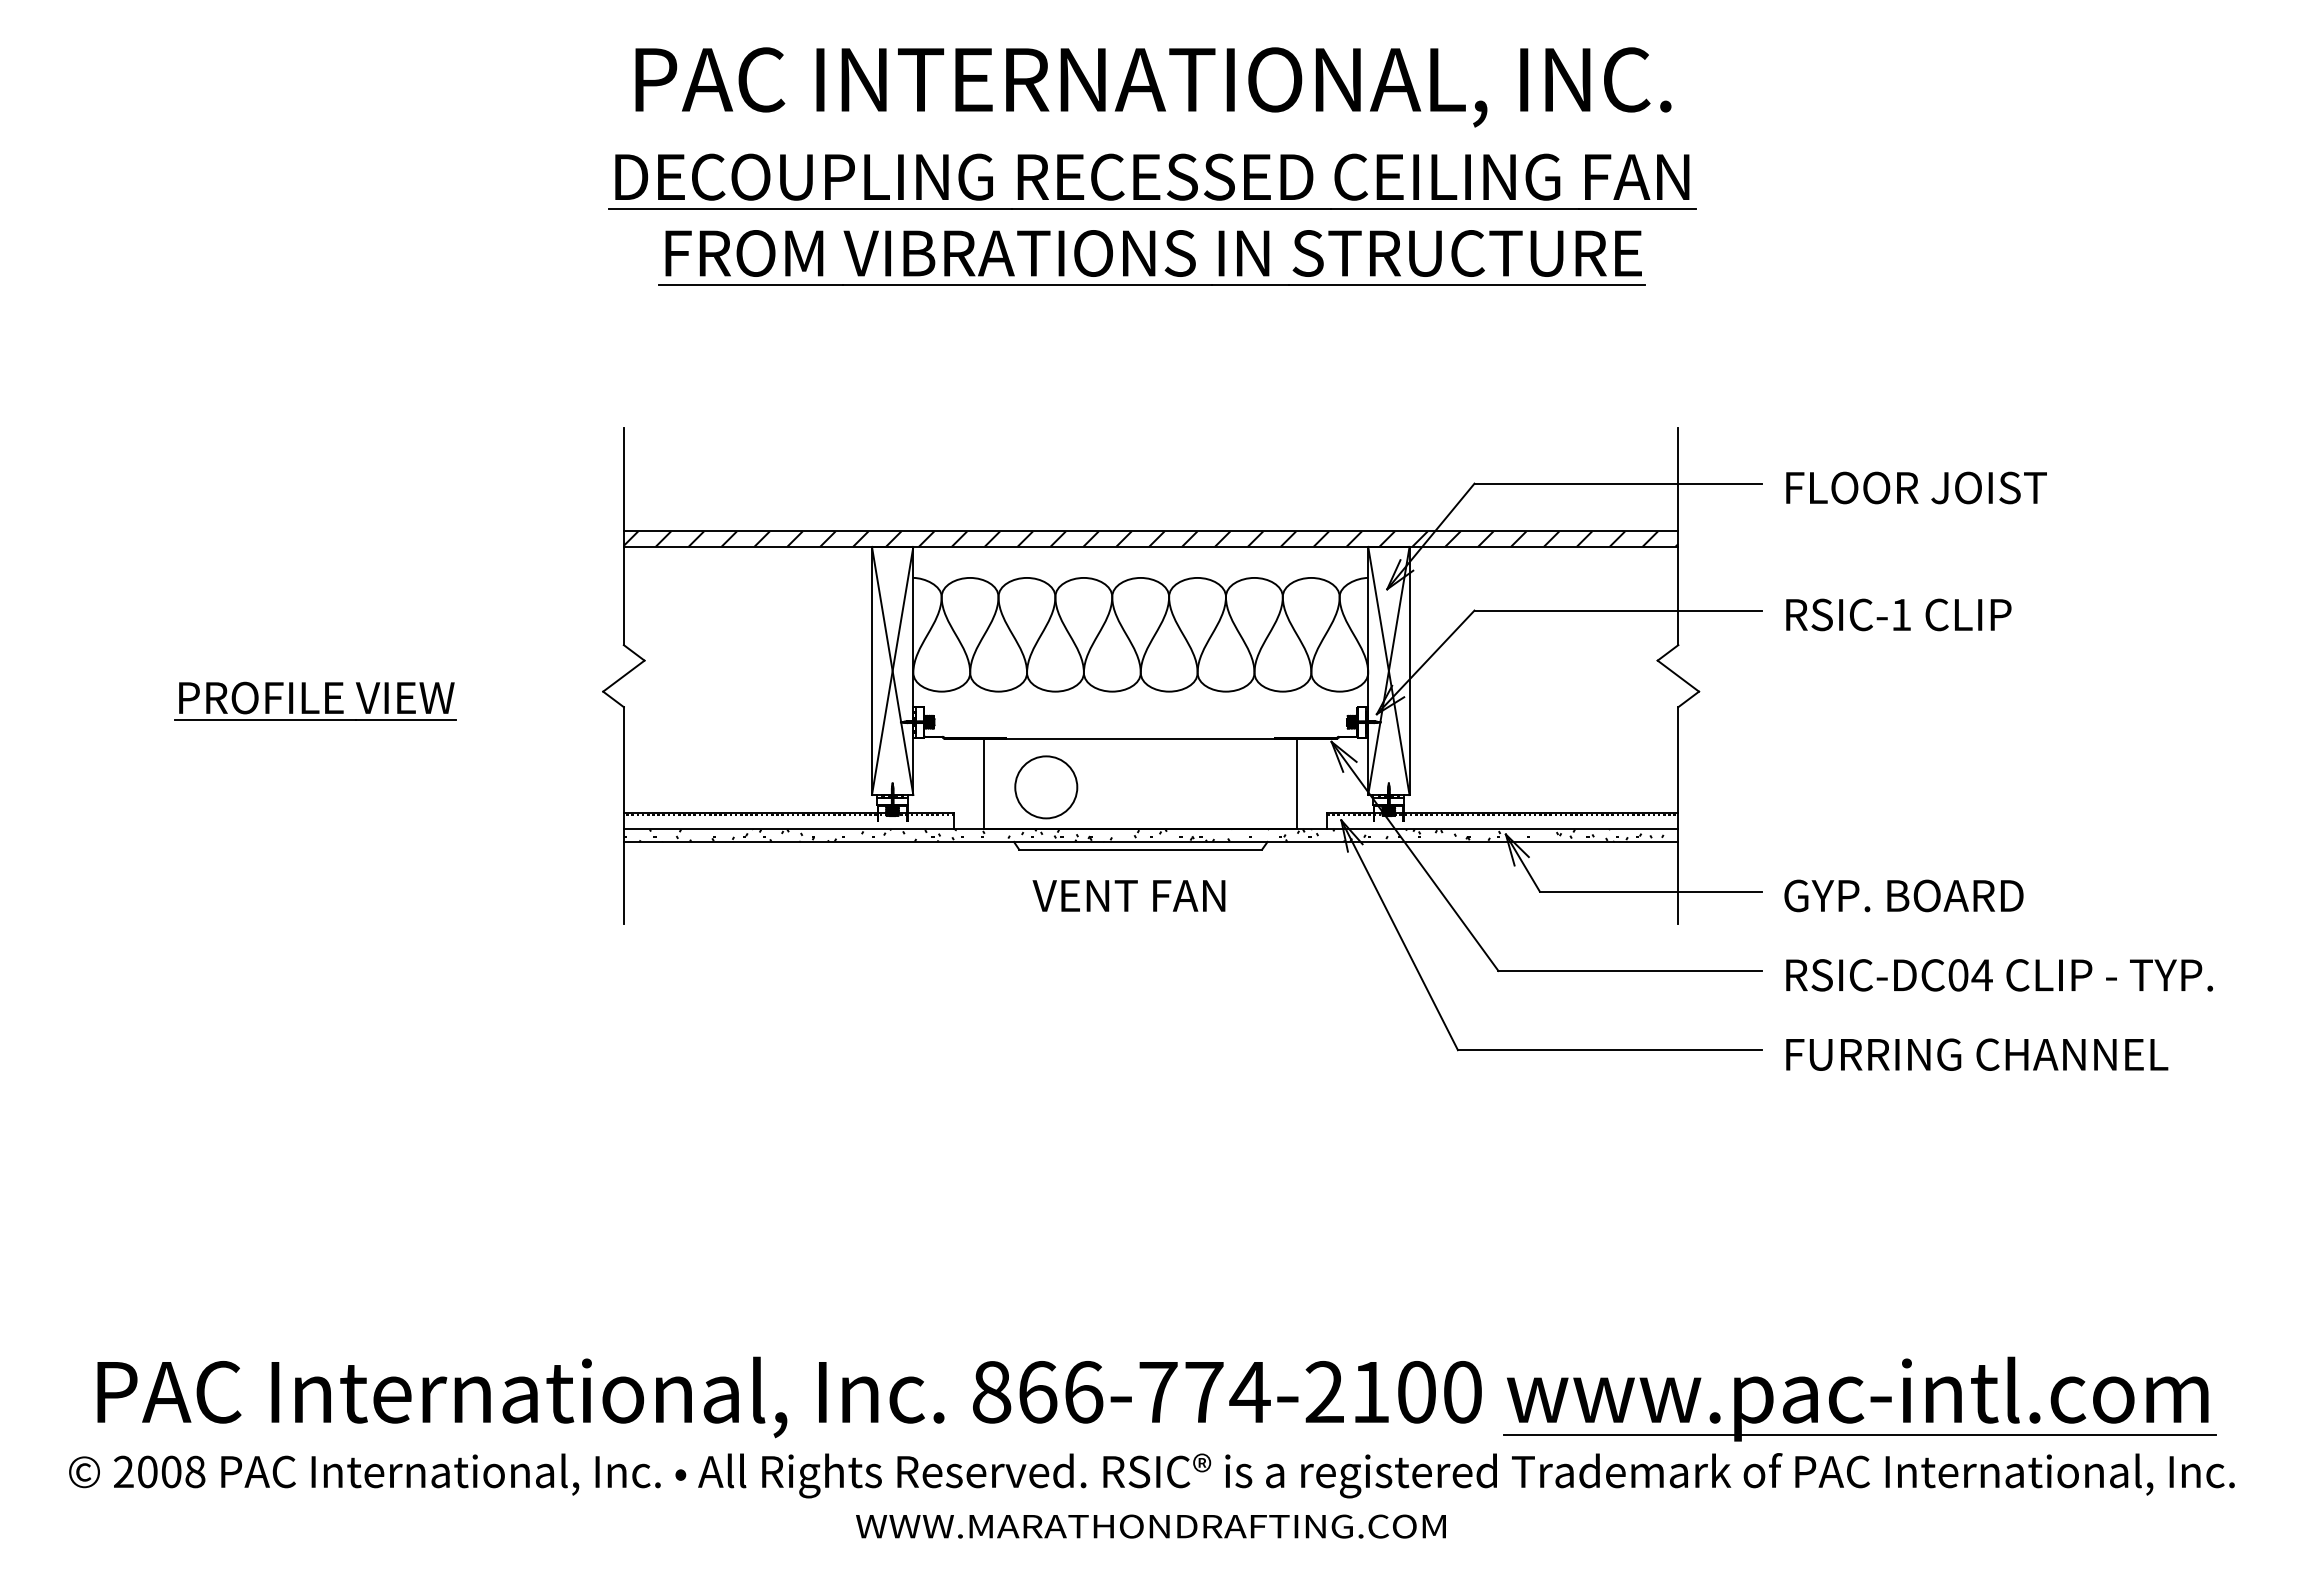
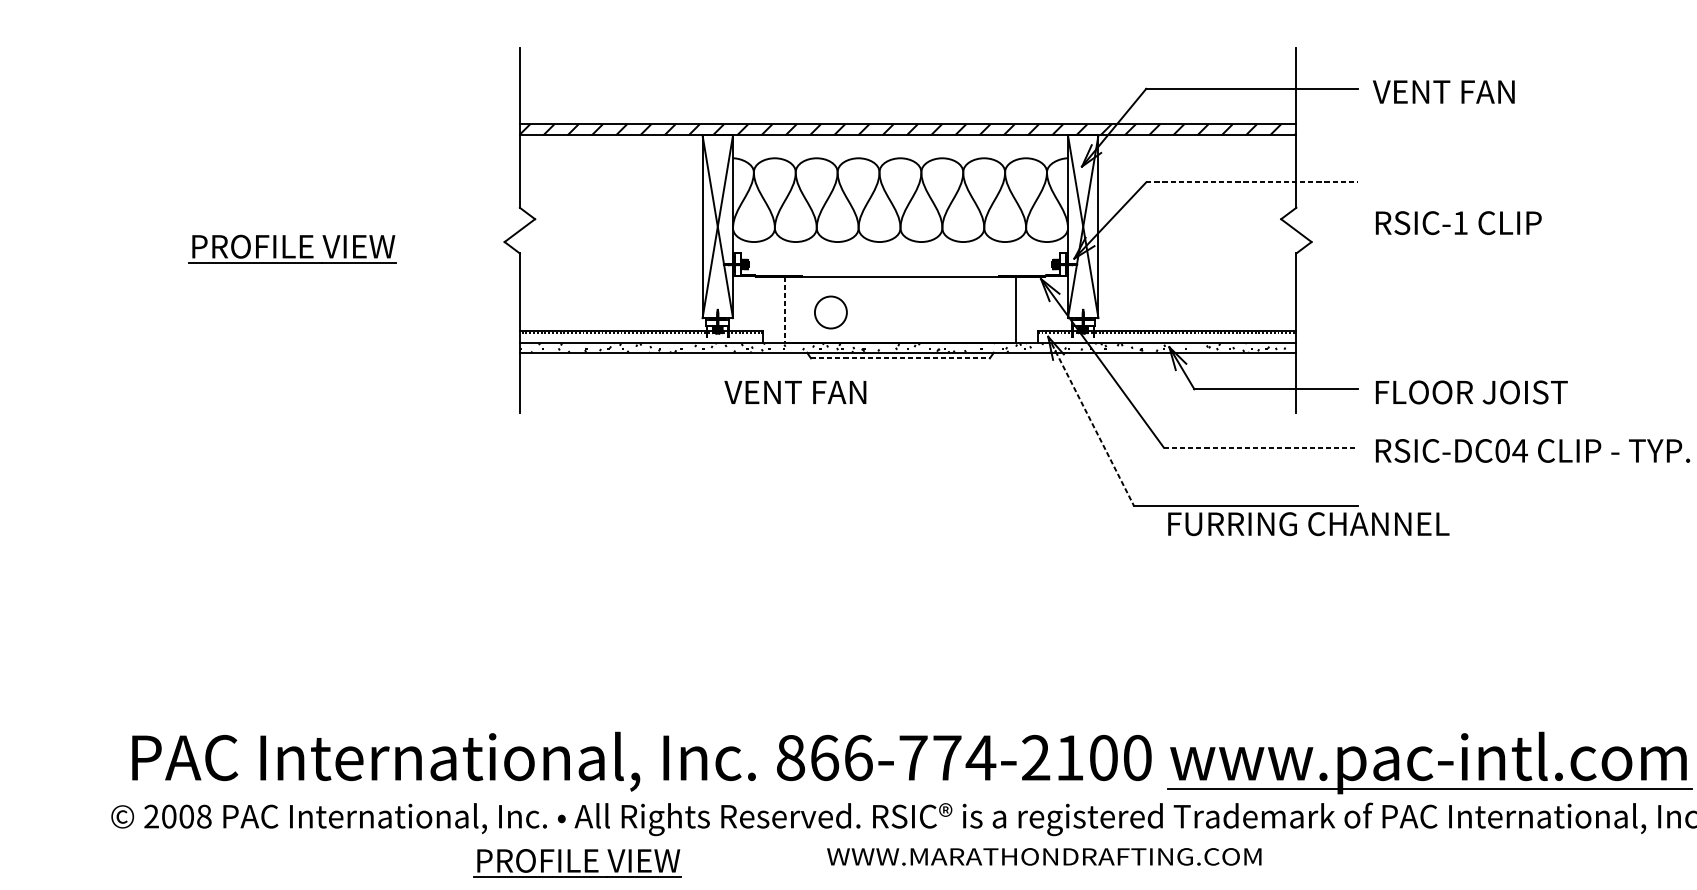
text: (1914, 487) -> (1470, 91), FLOOR JOIST -> VENT FAN
line: (1618, 610) -> (1252, 182), solid -> dashed
text: (1898, 614) -> (1458, 222), moved
line: (984, 784) -> (785, 310), solid -> dashed
circle: (1046, 787) -> (831, 312), size x0.7
line: (1141, 849) -> (901, 358), solid -> dashed
text: (1128, 895) -> (795, 392), moved
text: (1915, 895) -> (1471, 392), GYP. BOARD -> FLOOR JOIST
line: (1399, 935) -> (1091, 421), solid -> dashed
line: (1630, 970) -> (1261, 447), solid -> dashed
text: (1977, 1054) -> (1309, 523), moved
text: (1150, 1526) -> (1043, 856), moved
part: (692, 1534) -> (570, 862), added

